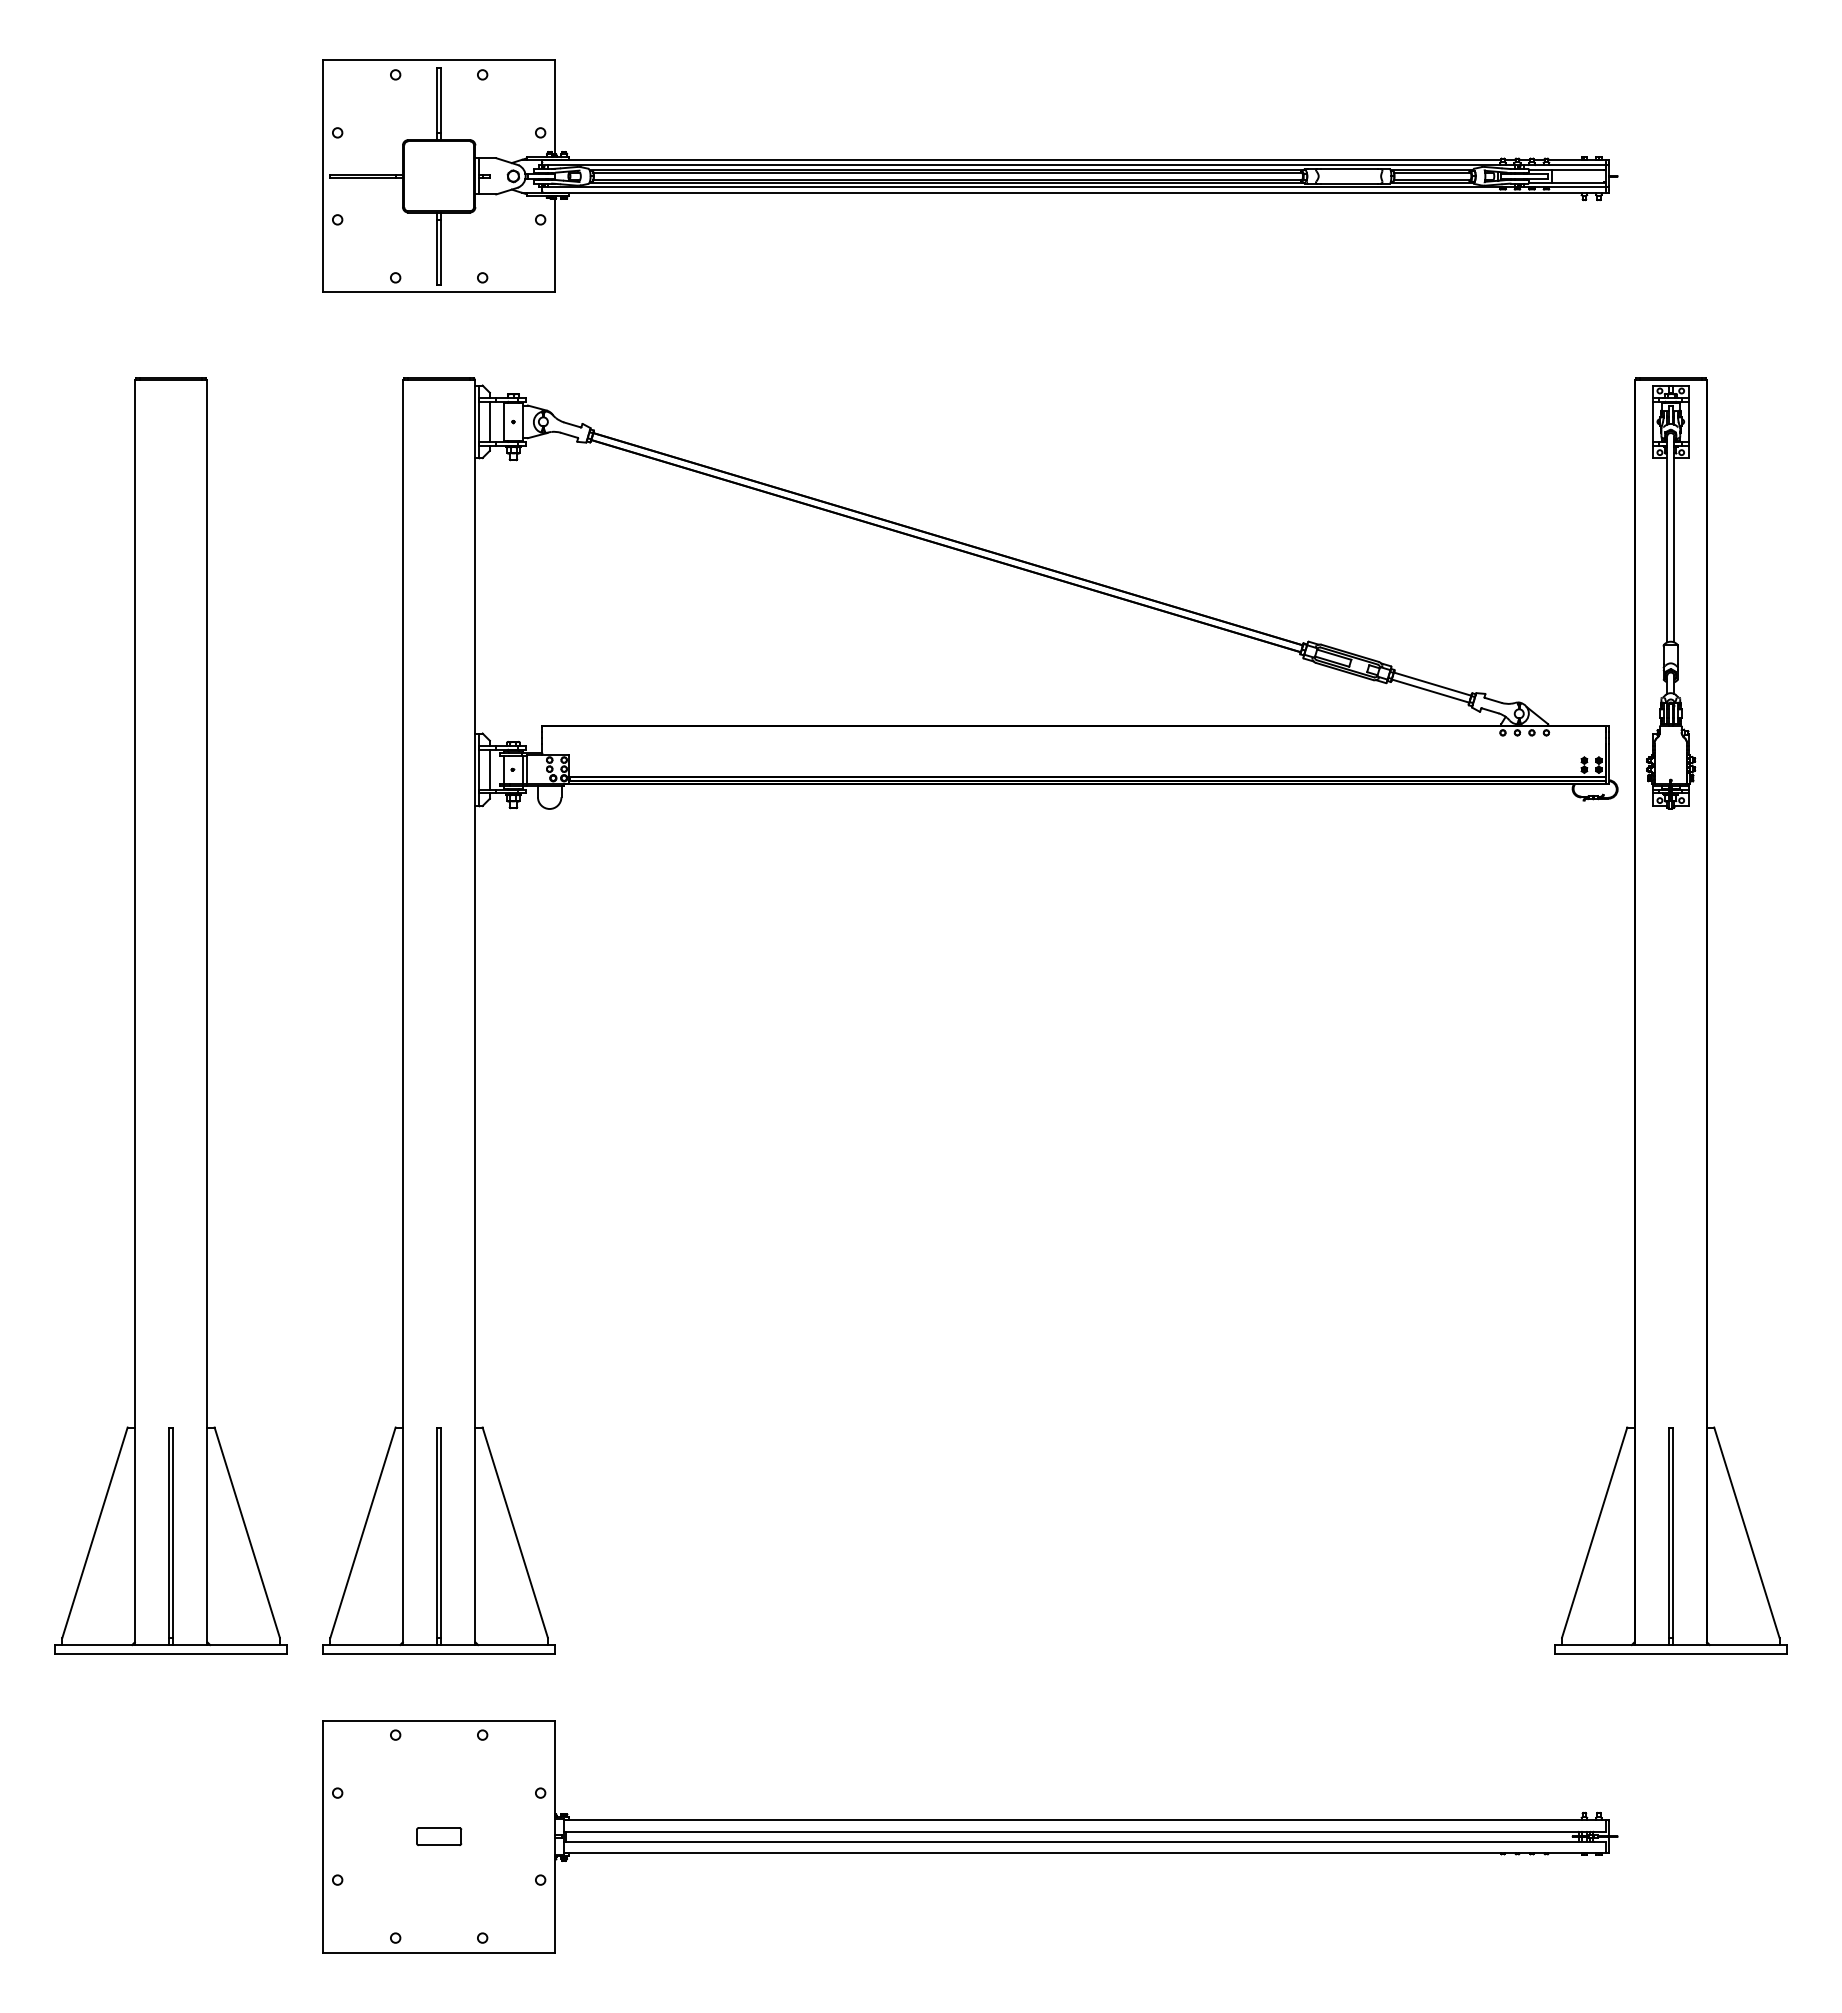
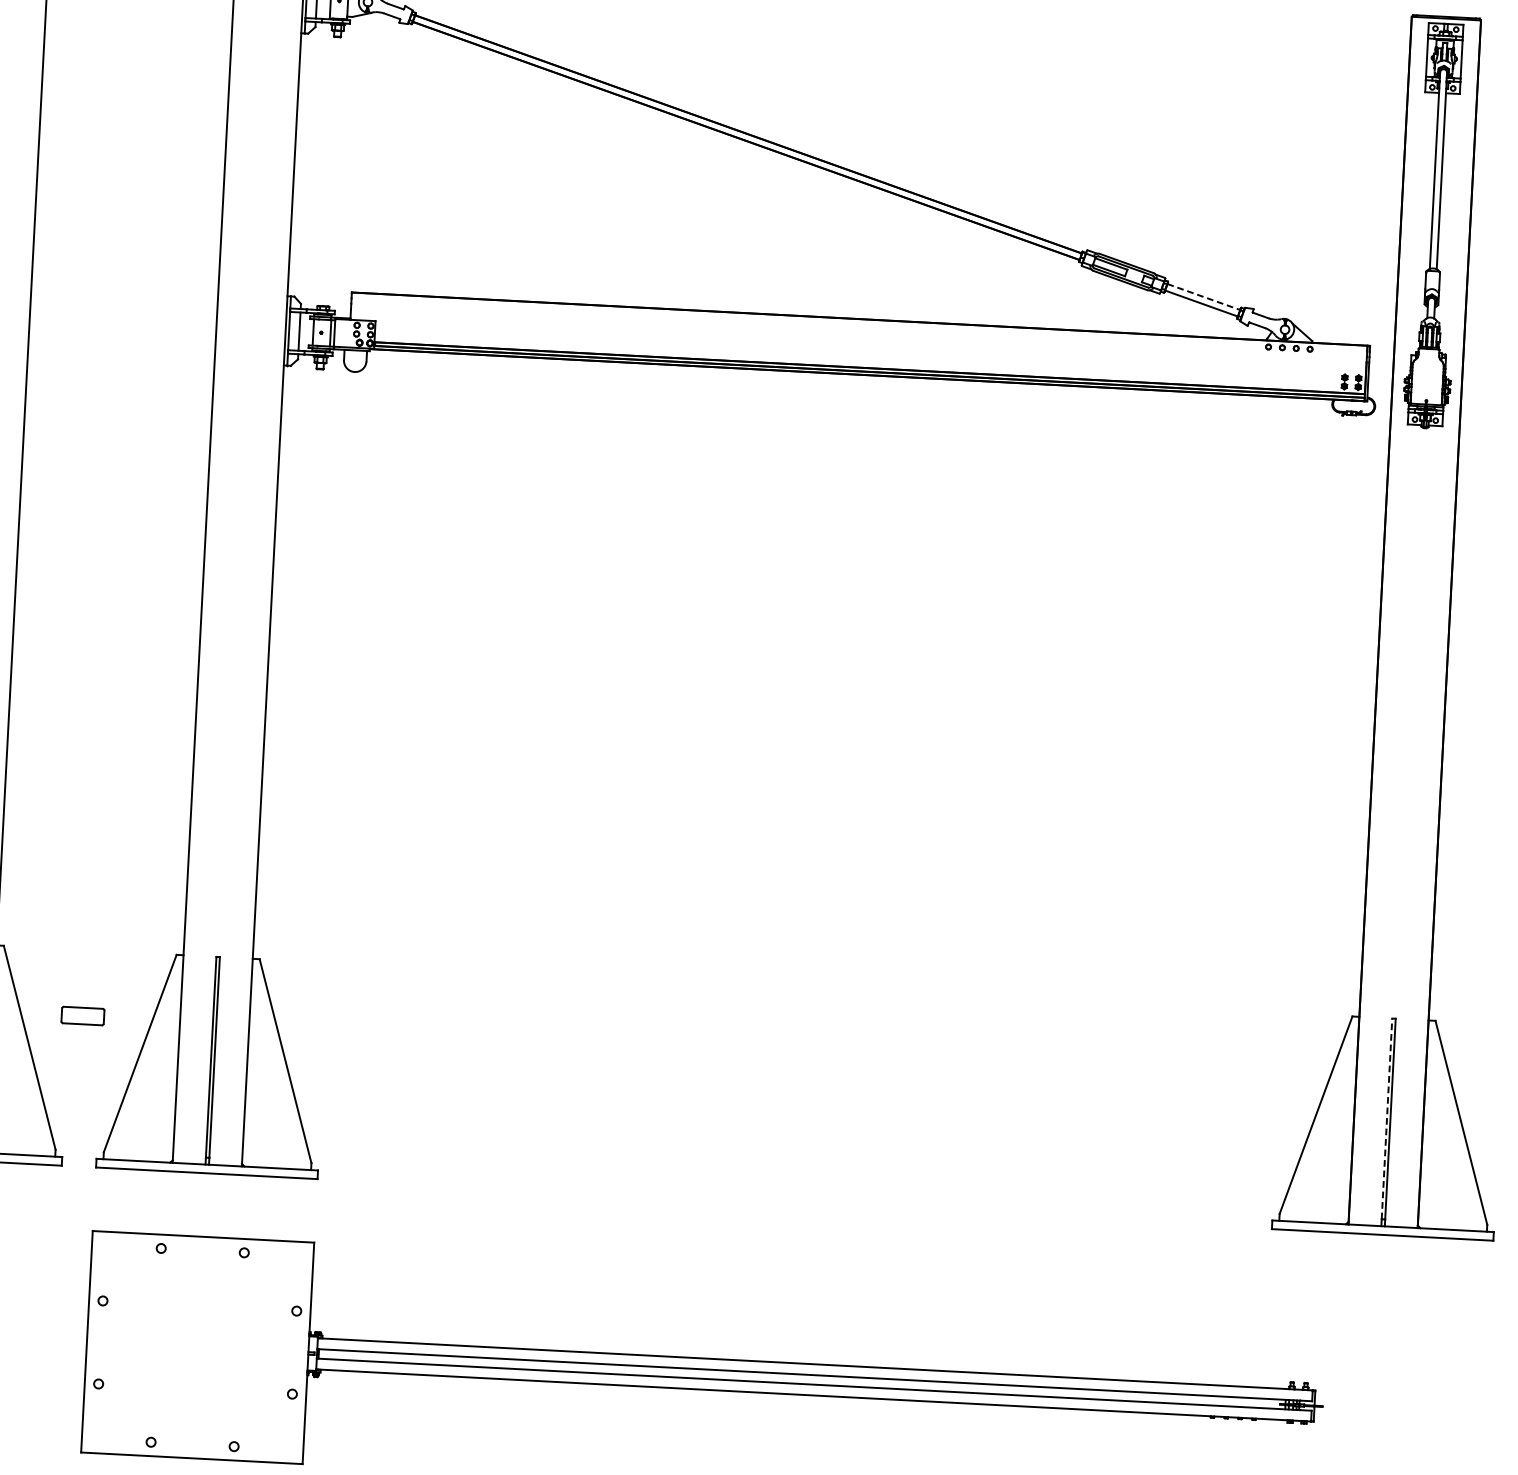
line: (1433, 684) -> (1204, 297), solid -> dashed
line: (1668, 1532) -> (1386, 1118), solid -> dashed
part: (439, 1836) -> (83, 1015), moved

